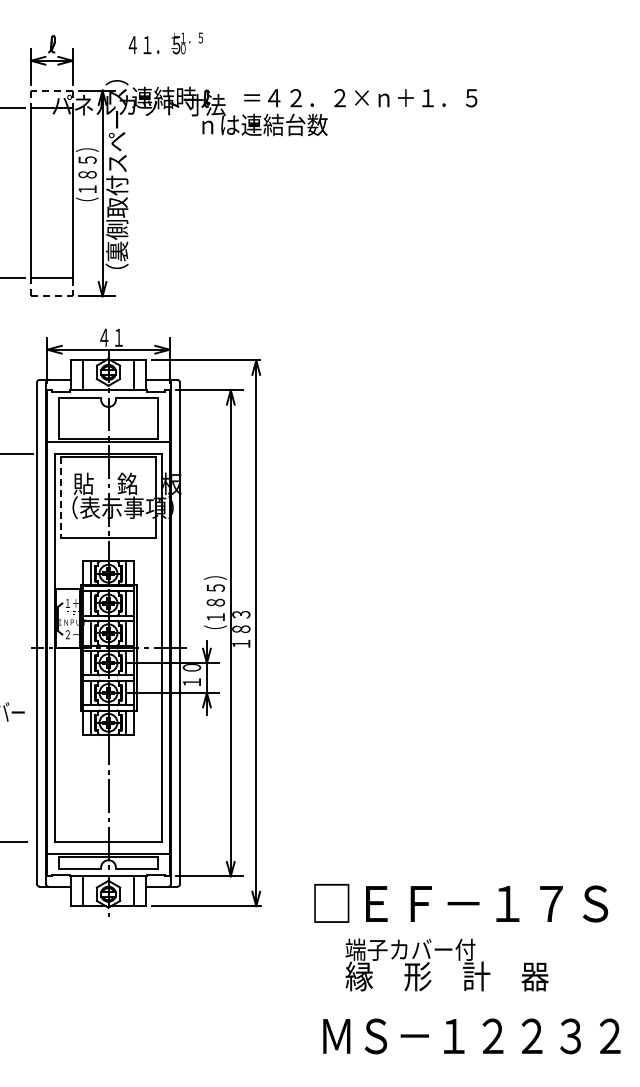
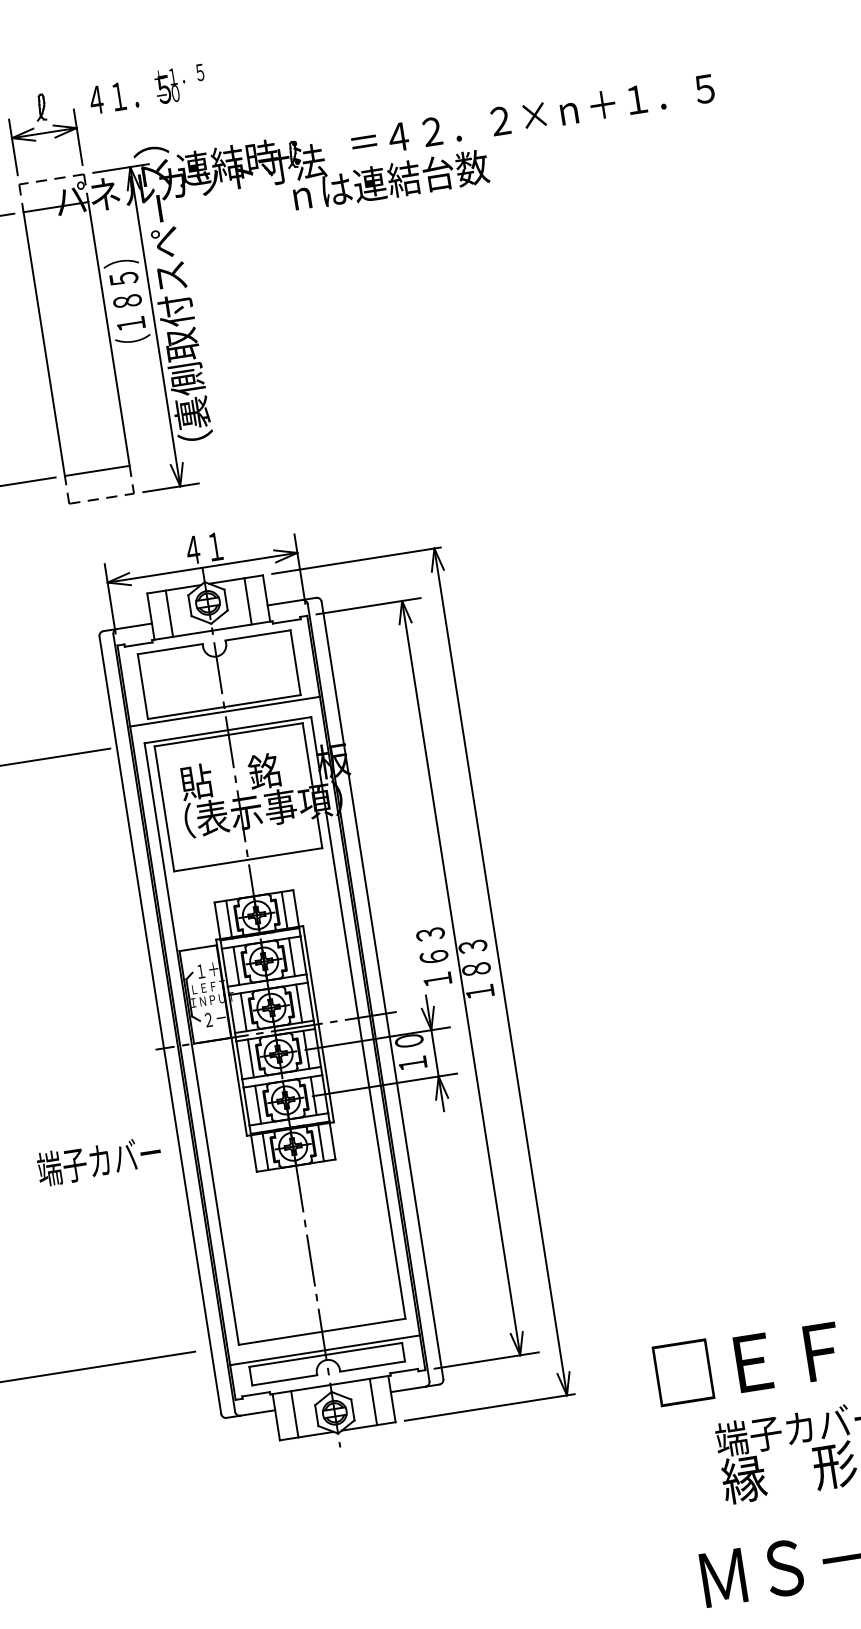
text: (165, 43) -> (146, 89), moved
line: (60, 498) -> (164, 810), dashed -> solid
text: (215, 605) -> (430, 938), （１８５） -> １６３

